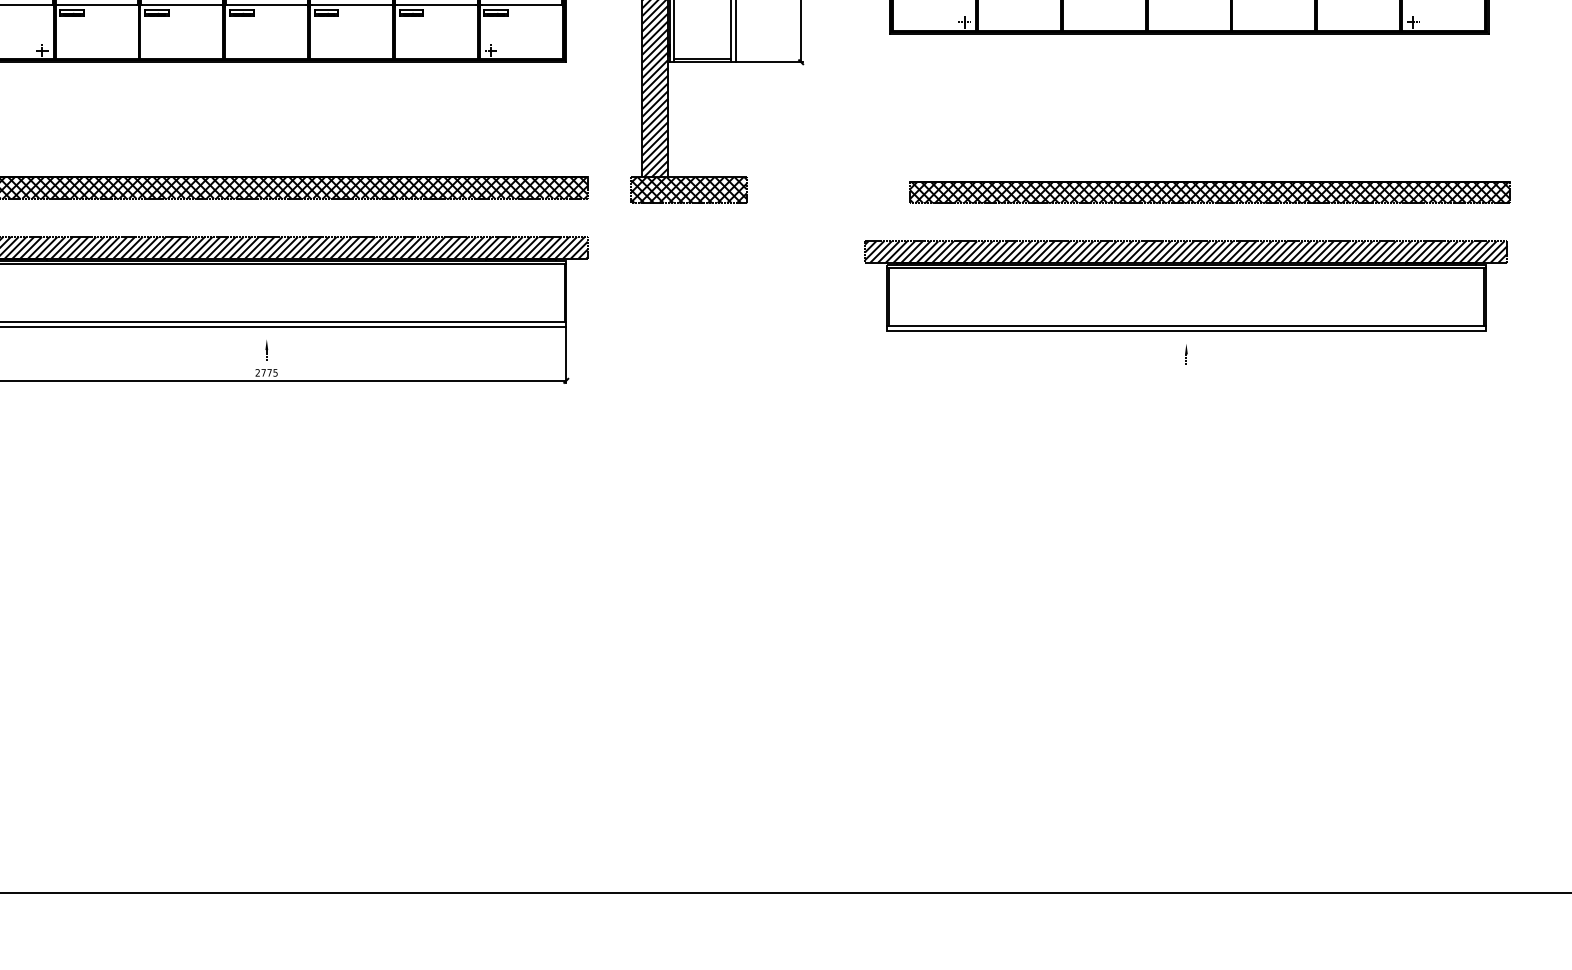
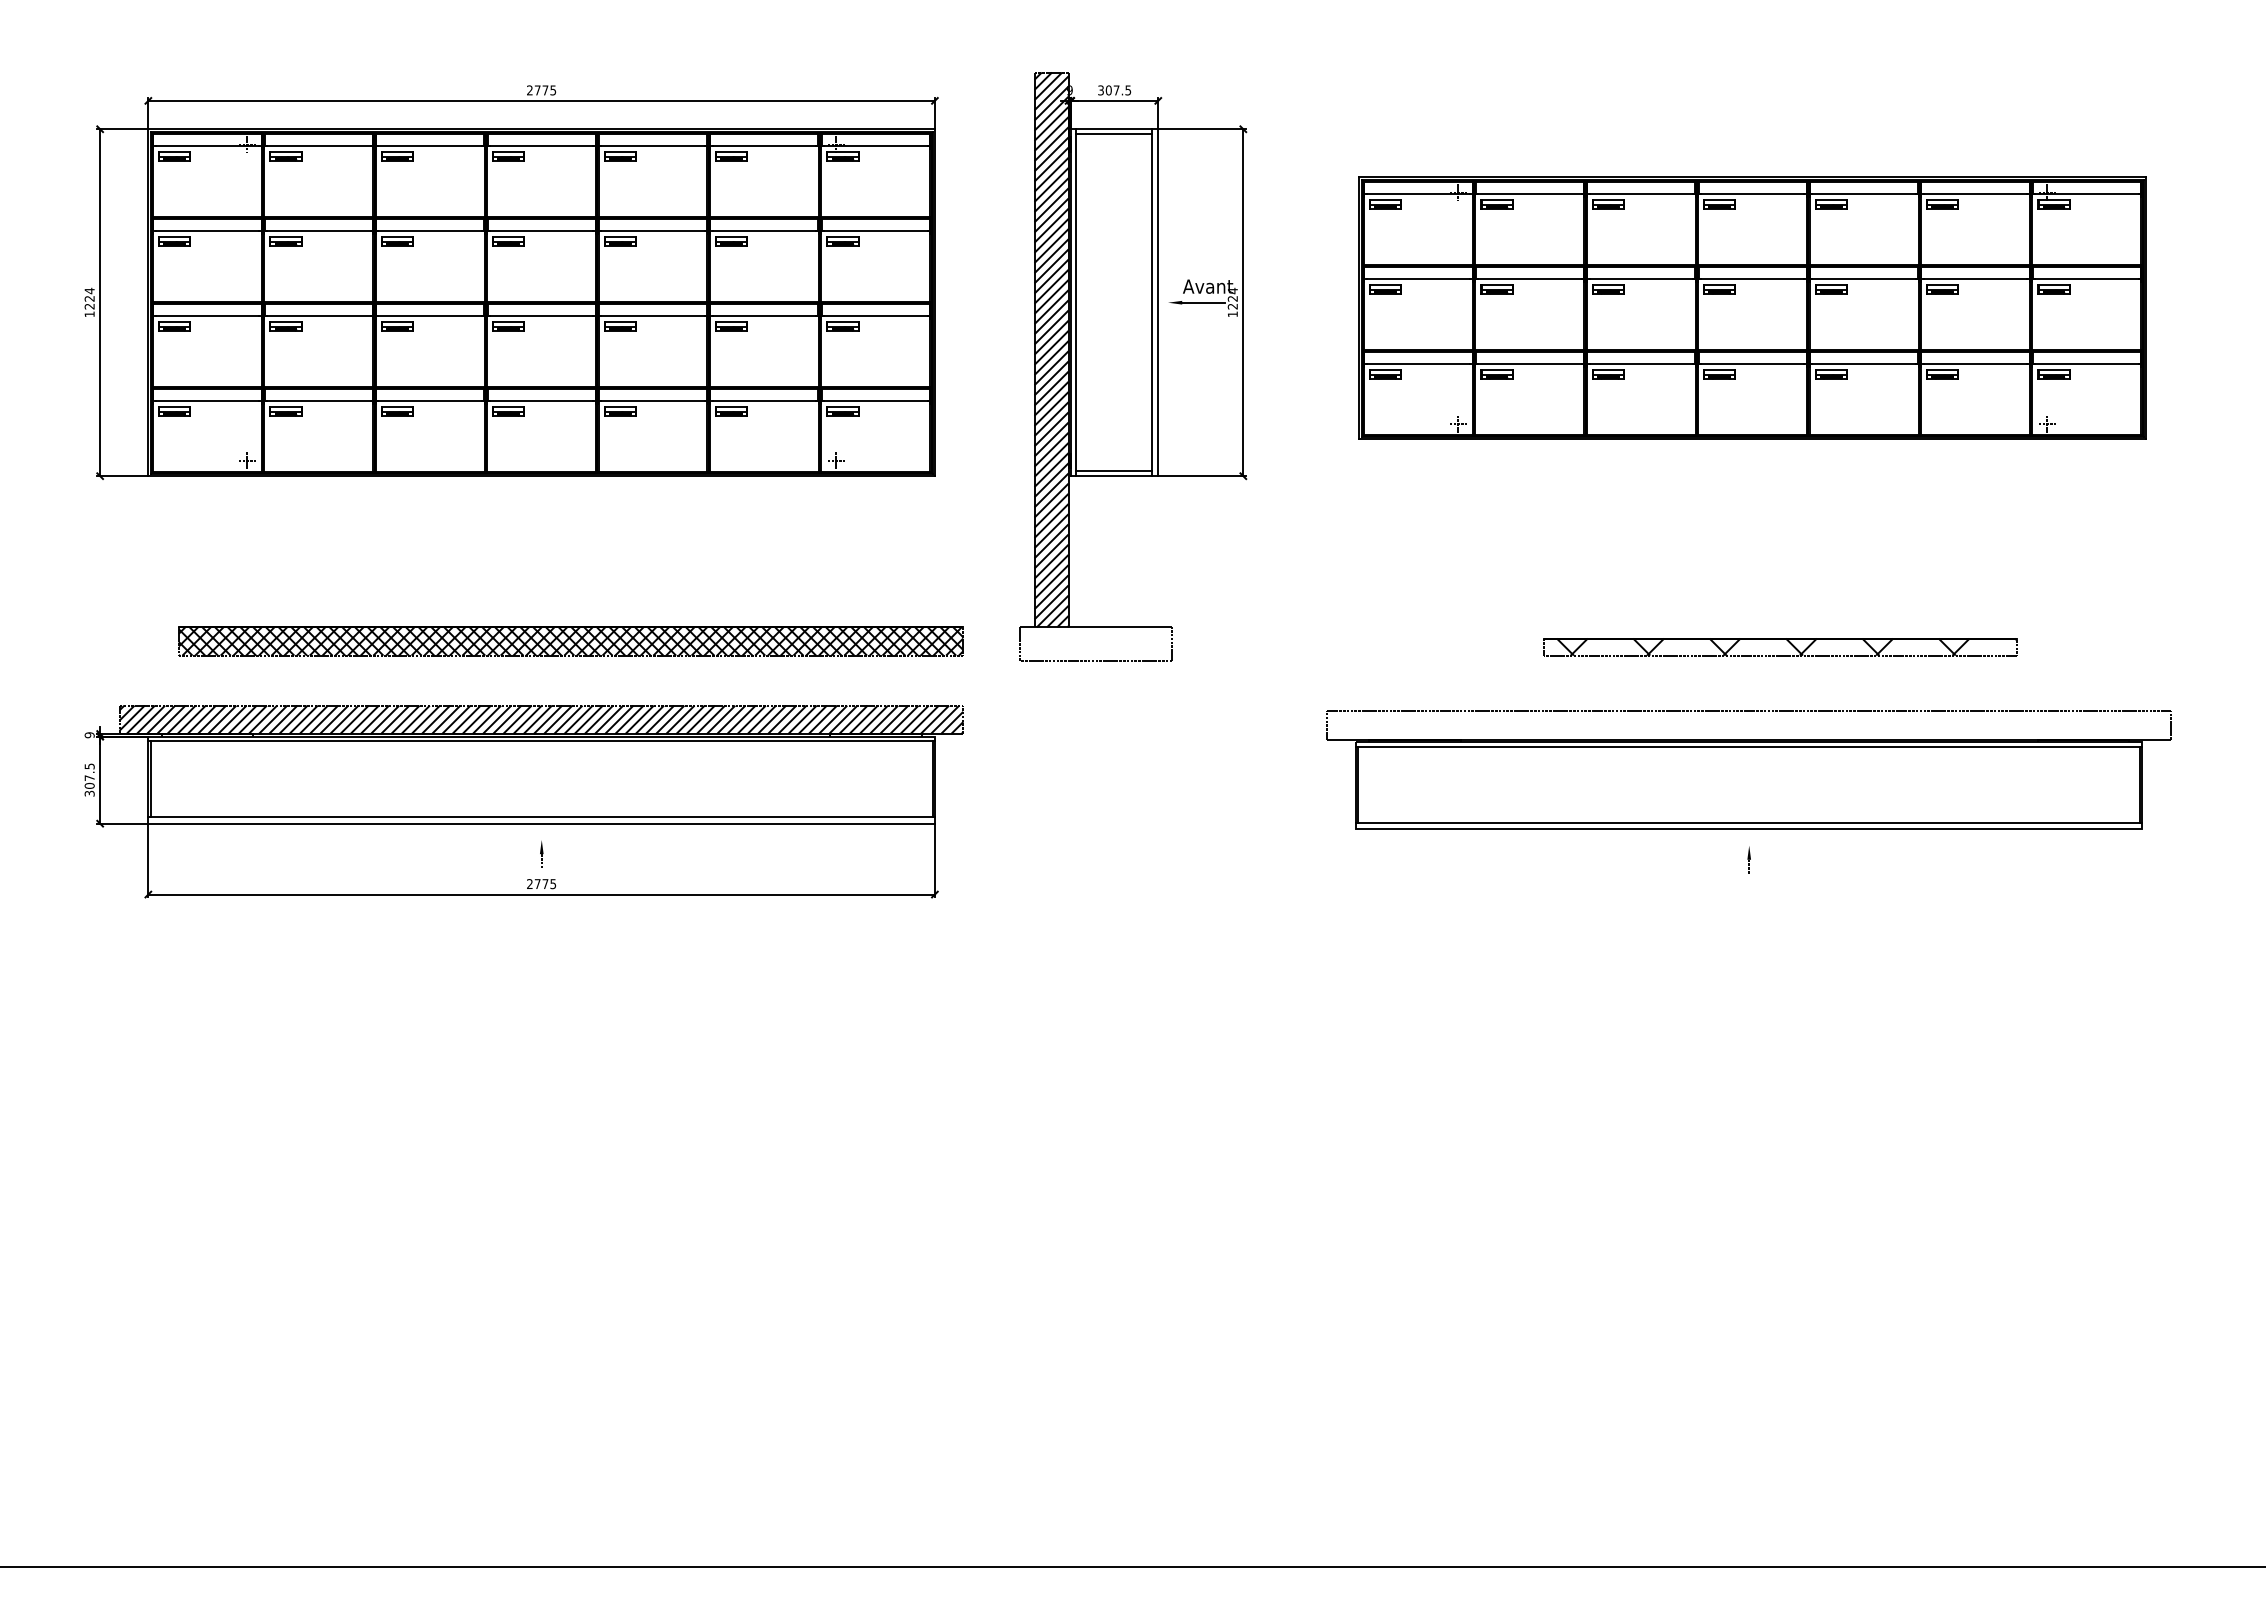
hatch: (689, 190) -> (1096, 644), removed
part: (1209, 191) -> (1779, 646), size x0.6
hatch: (1185, 252) -> (1748, 725), removed

